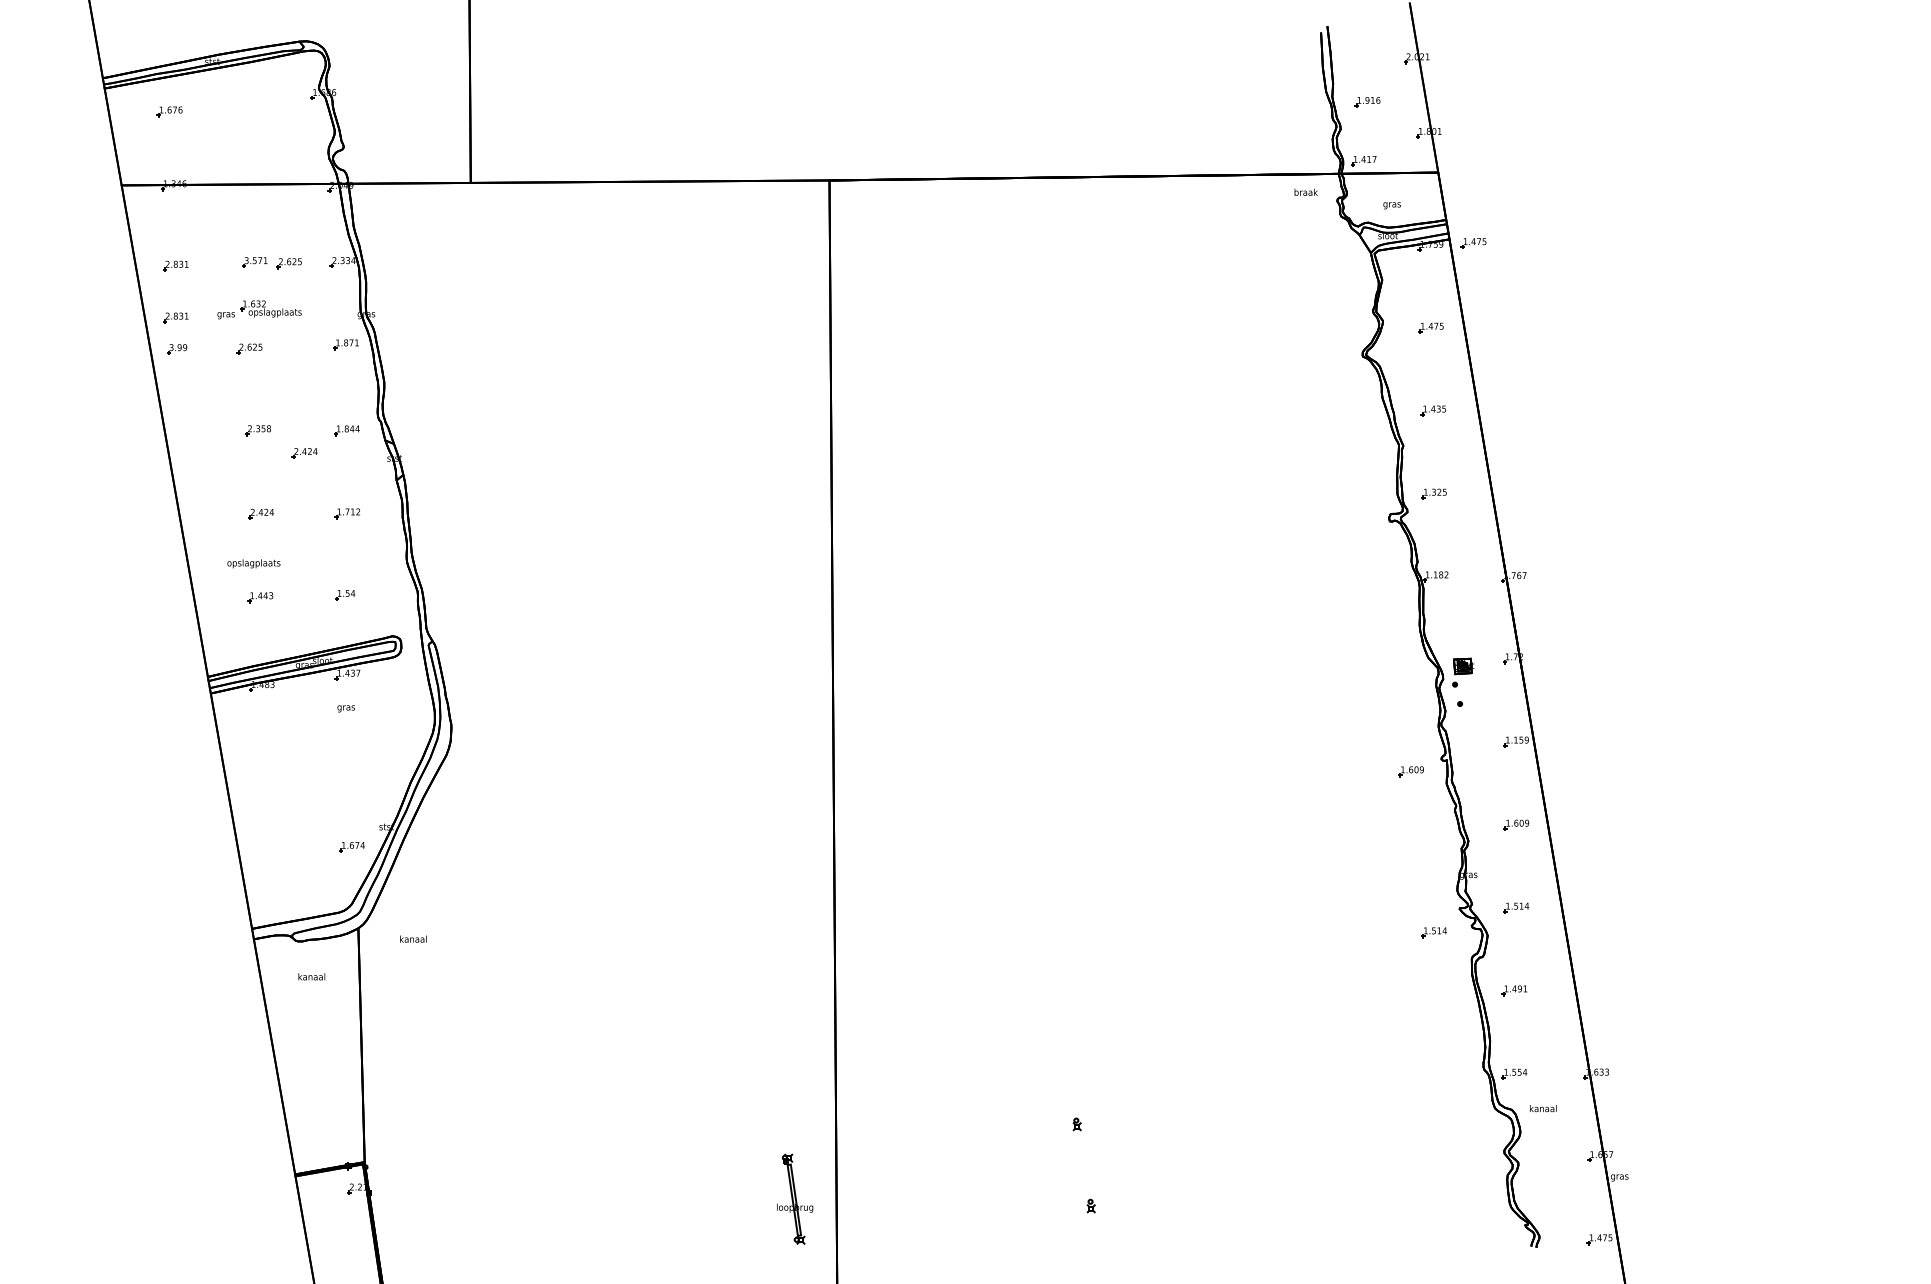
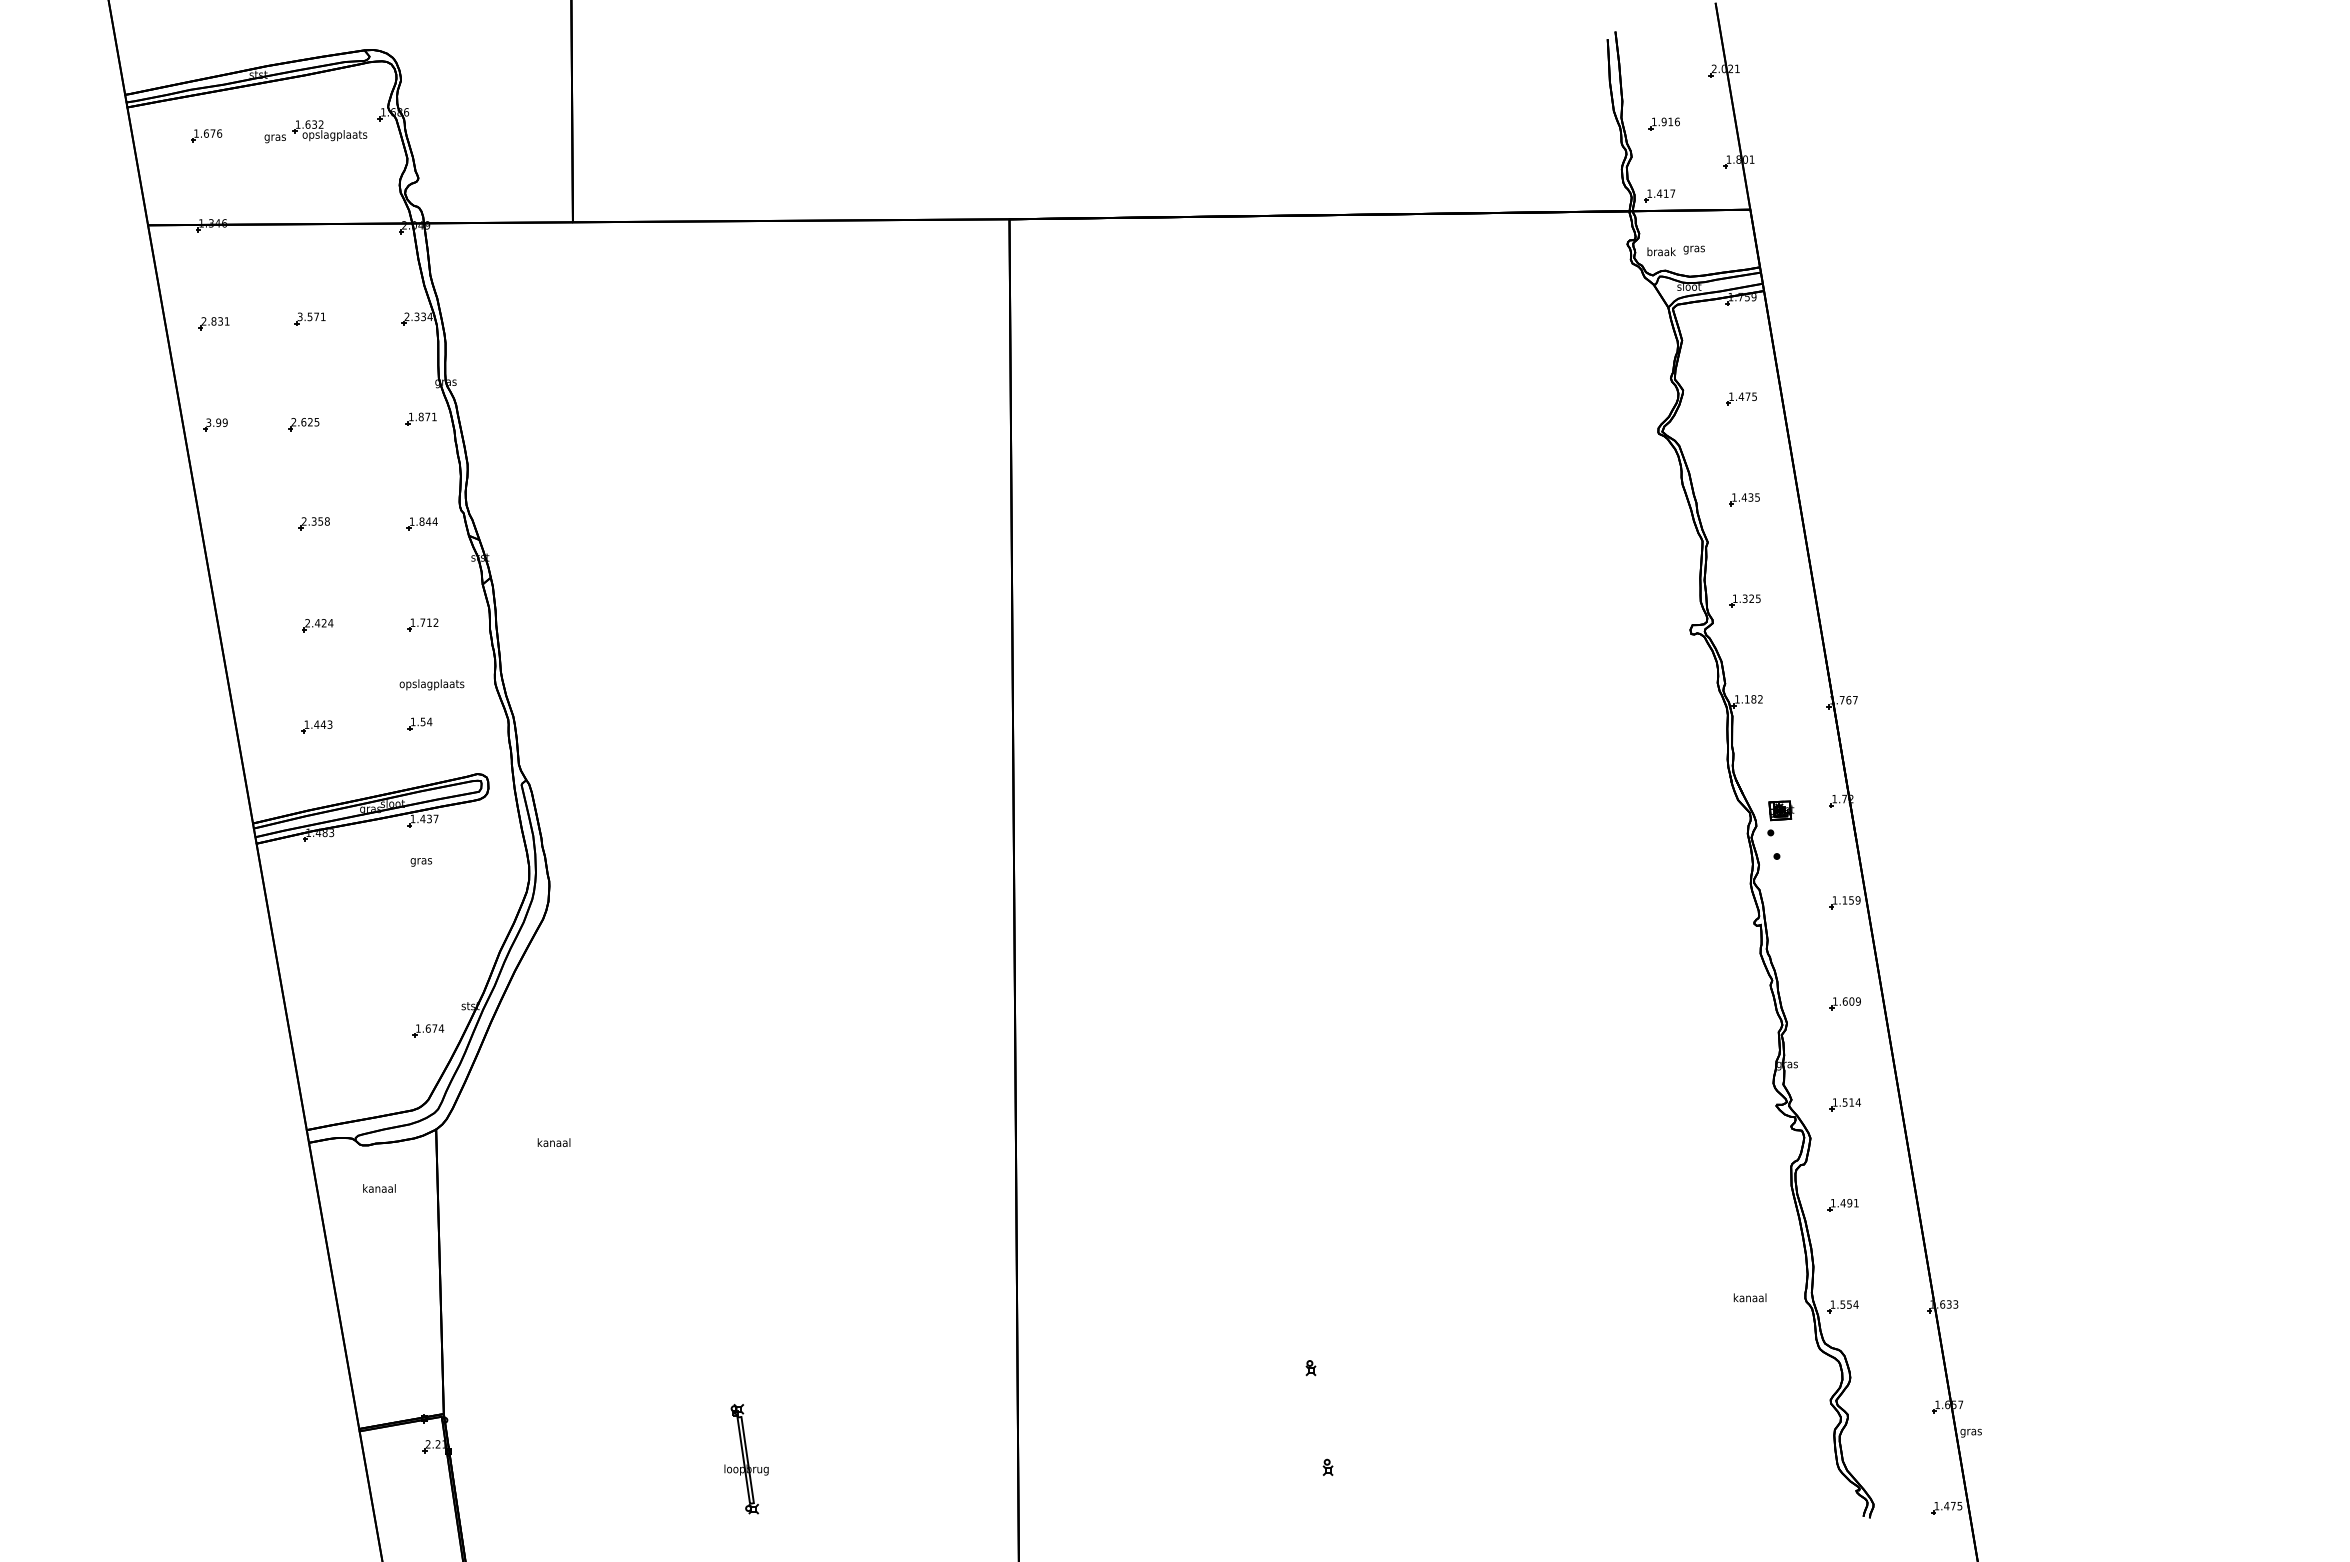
text: (1306, 192) -> (1661, 251), moved
part: (1473, 243) -> (1793, 295), removed
part: (288, 263) -> (351, 320), removed
part: (259, 309) -> (315, 131), moved
part: (175, 317) -> (213, 386), removed
part: (304, 453) -> (370, 551), removed
text: (253, 563) -> (431, 684), moved
part: (1410, 771) -> (1716, 938), removed
part: (1433, 932) -> (1744, 1134), removed
text: (412, 939) -> (553, 1142), moved
text: (1542, 1108) -> (1749, 1297), moved
part: (794, 1199) -> (746, 1459), moved

